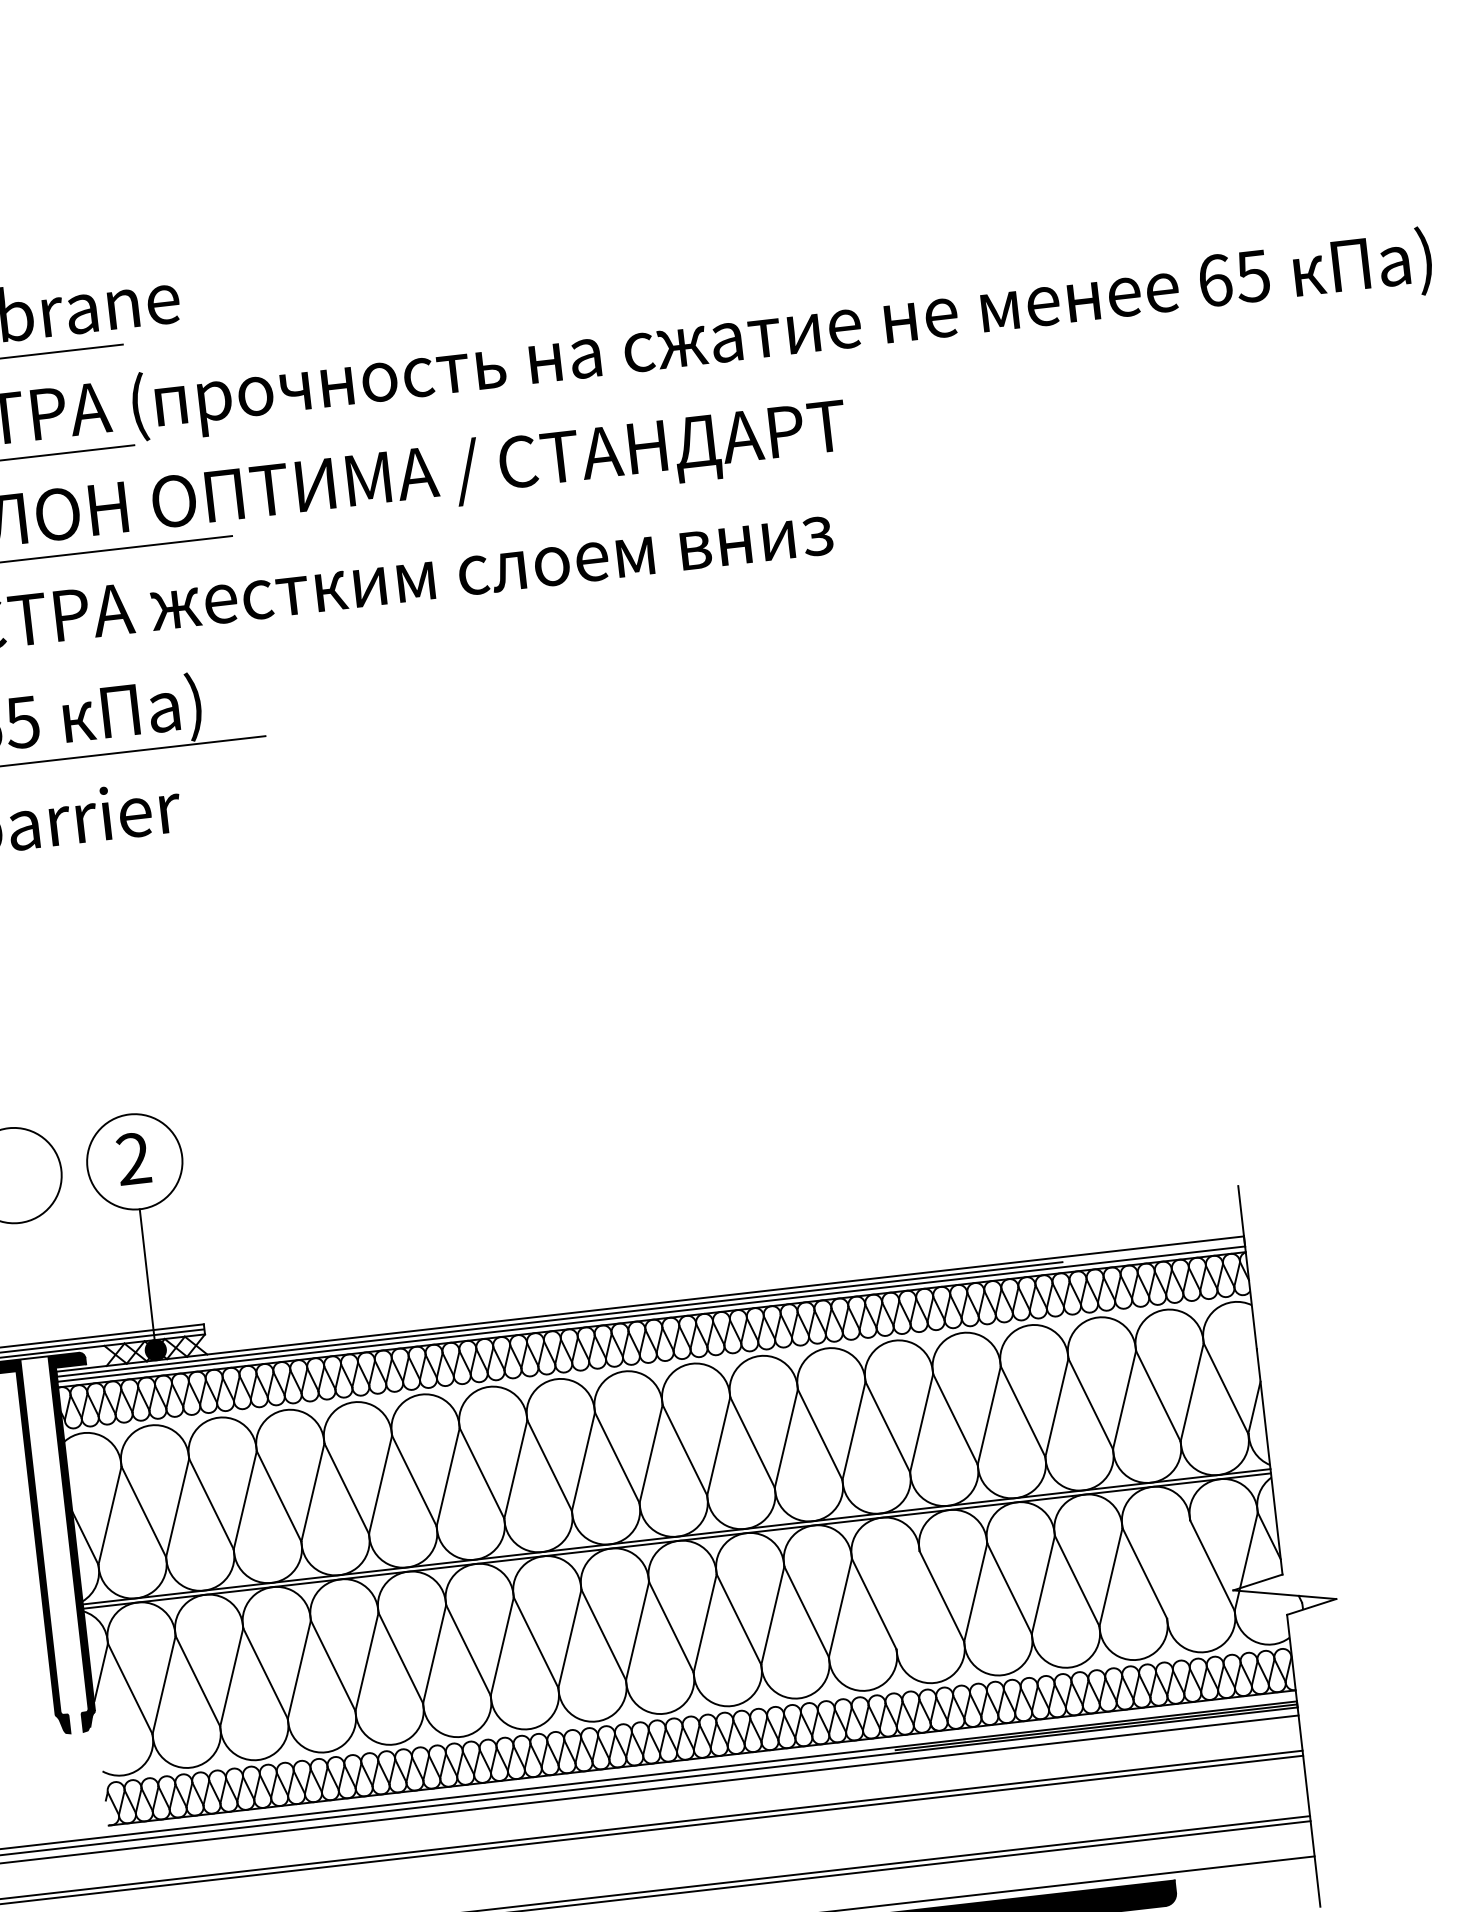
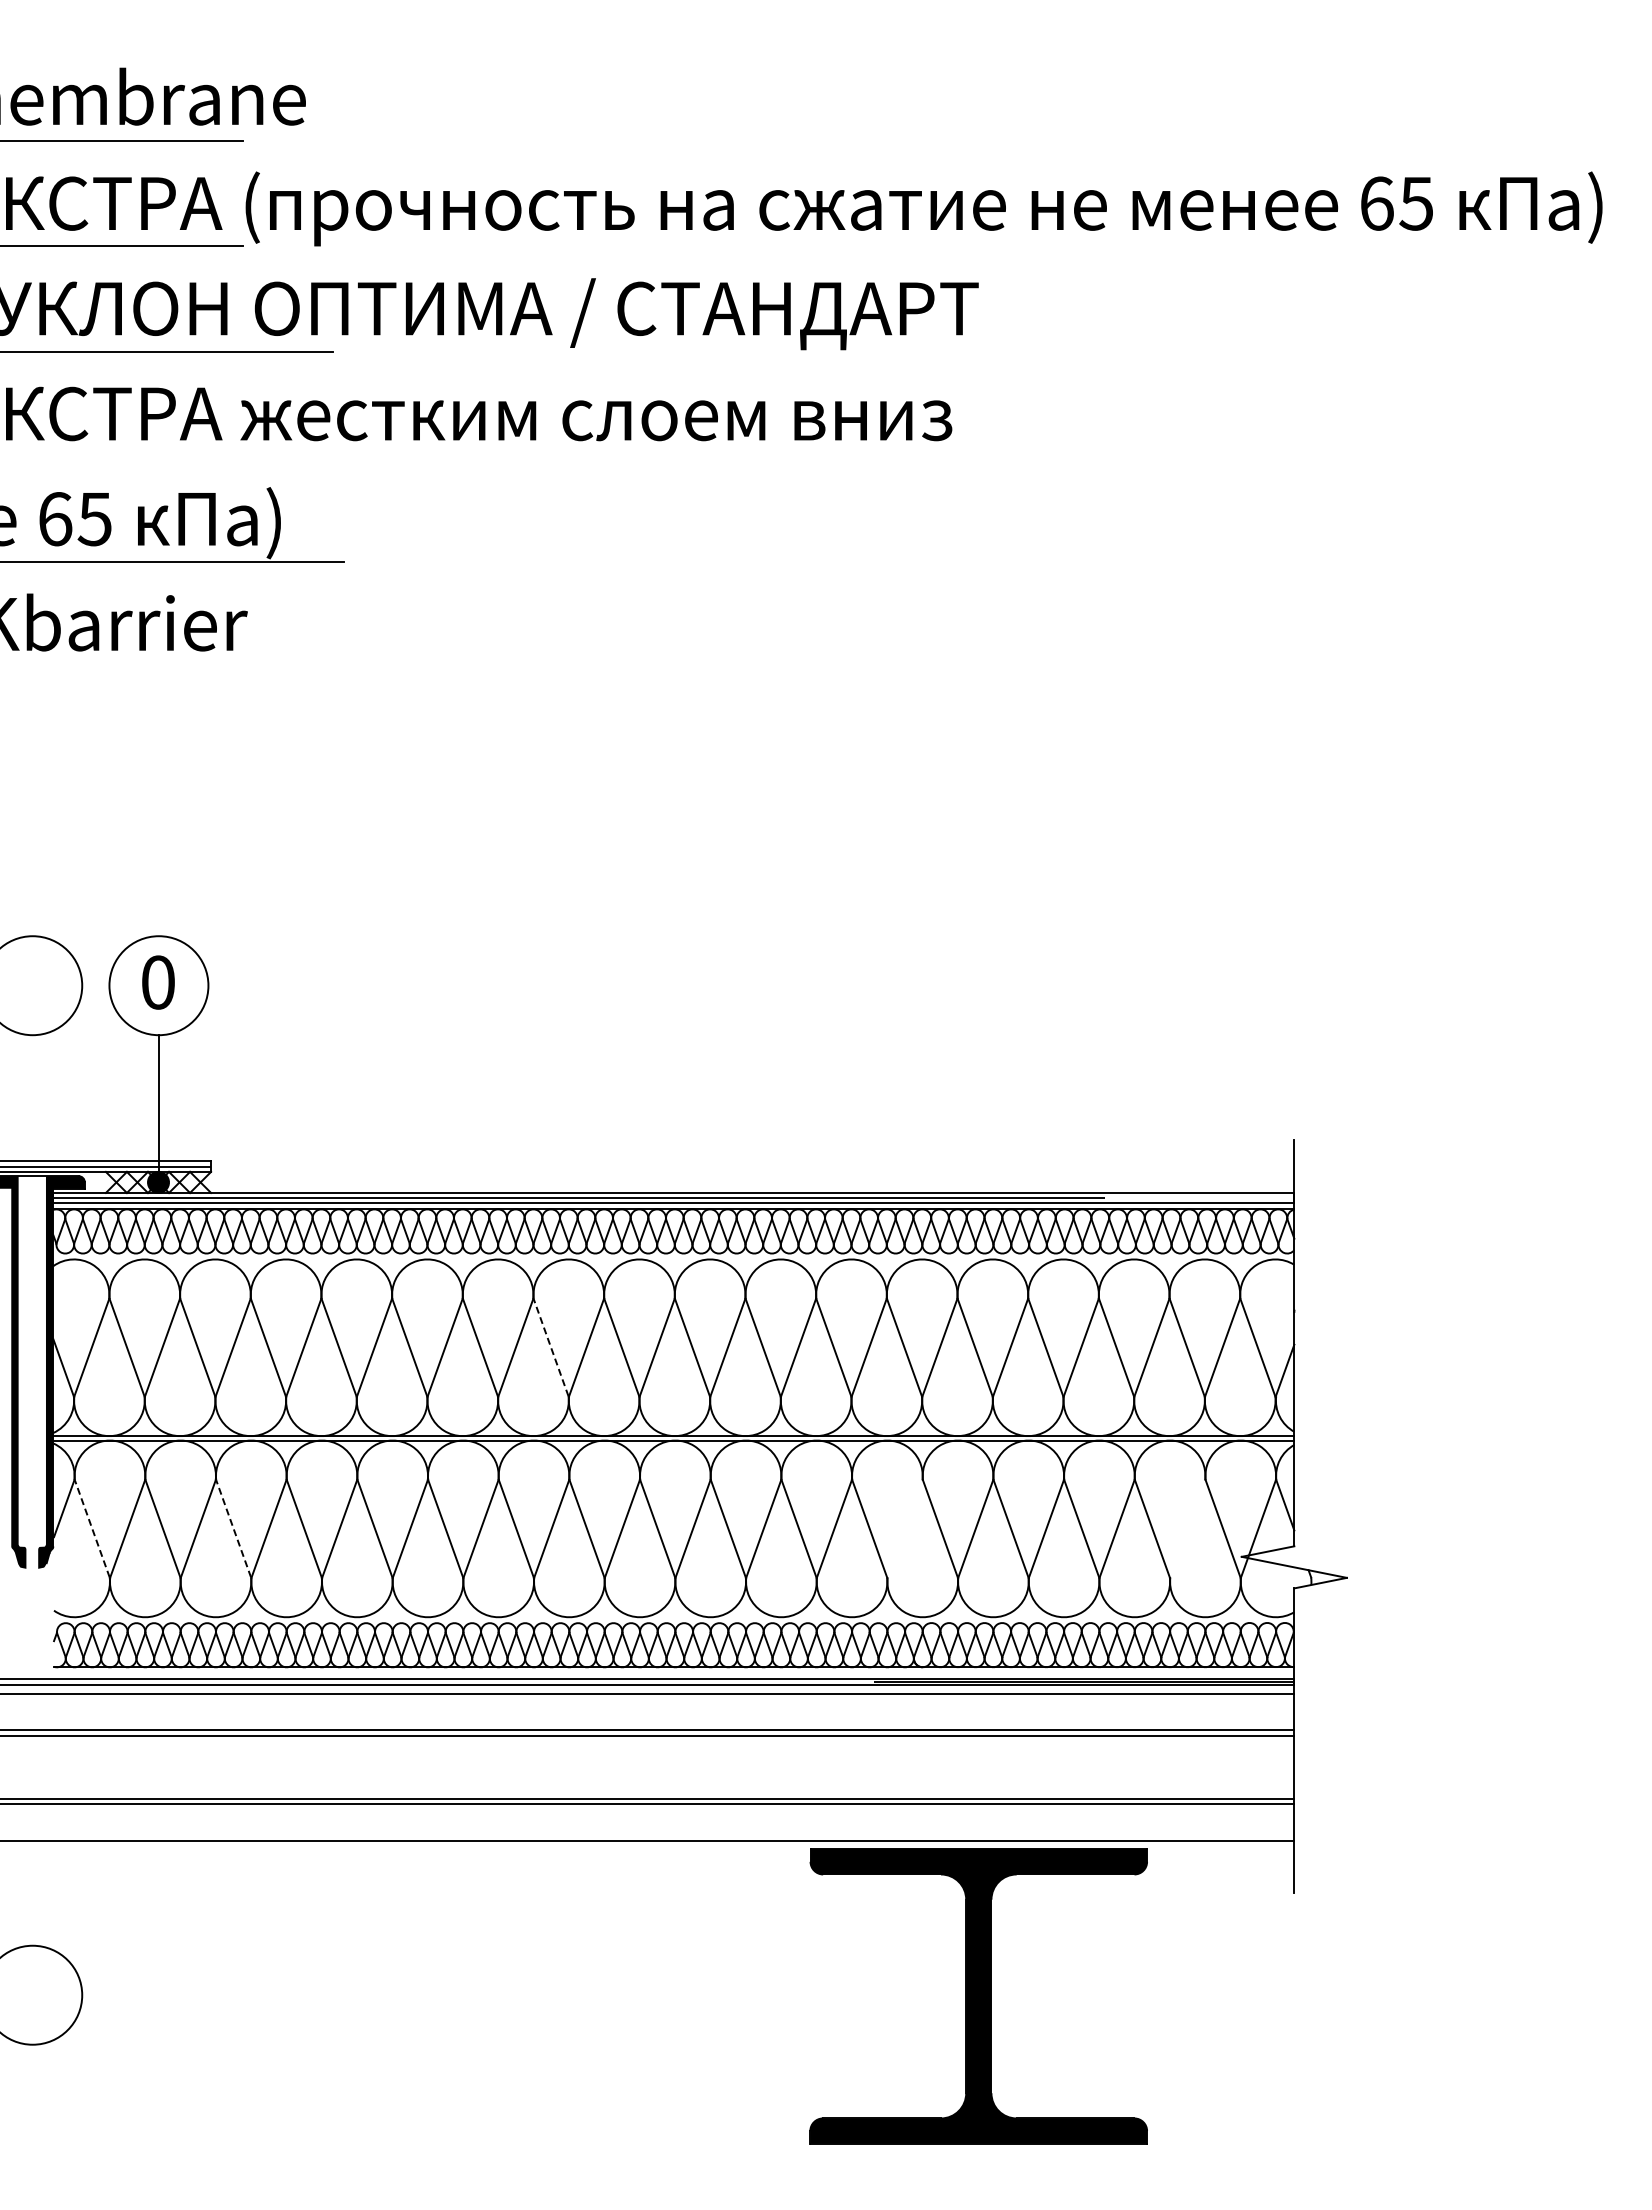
text: (133, 1158) -> (157, 982), 2 -> 0
line: (549, 1465) -> (551, 1347), solid -> dashed
line: (265, 1673) -> (233, 1528), solid -> dashed
line: (130, 1688) -> (92, 1528), solid -> dashed

